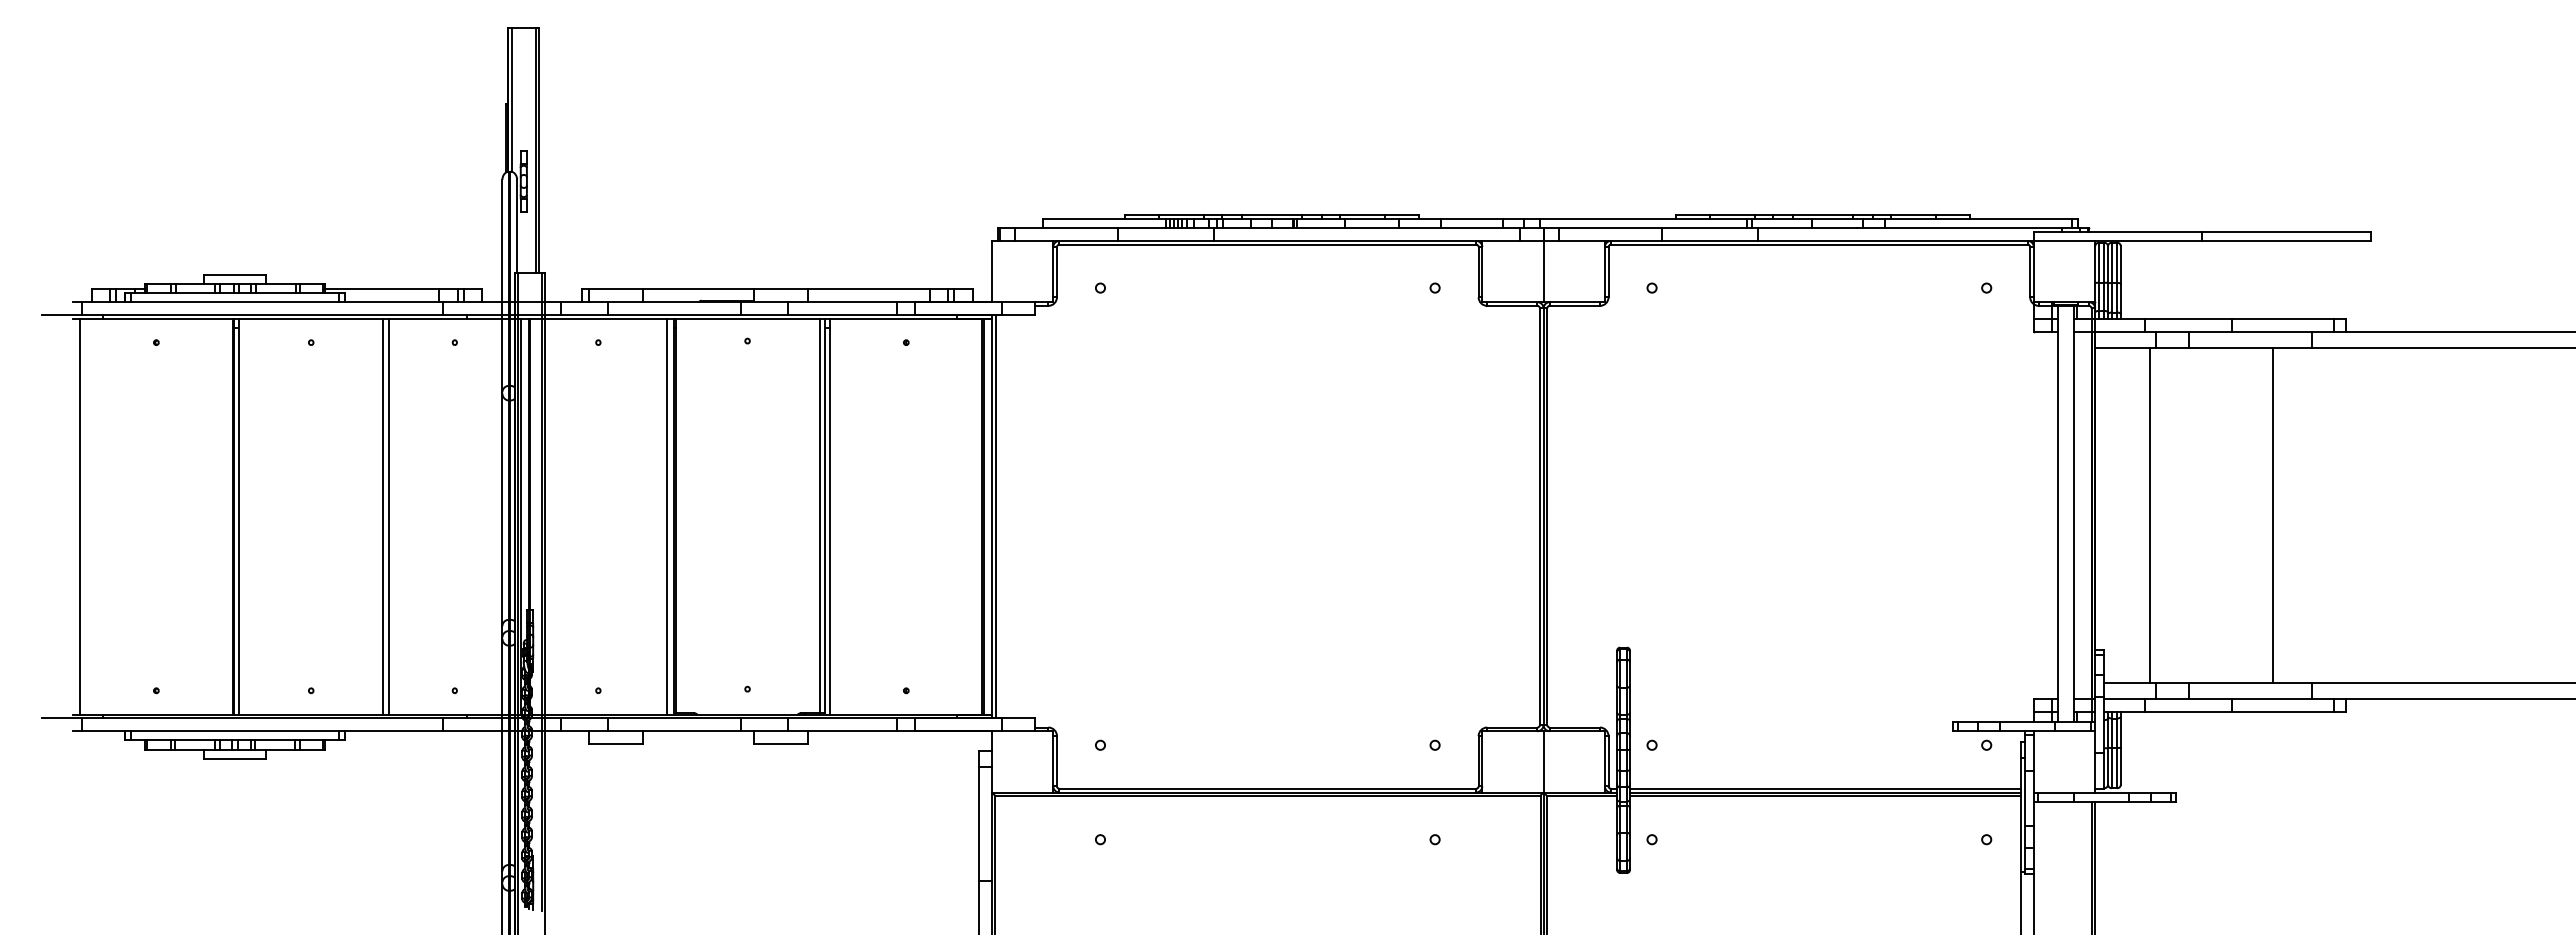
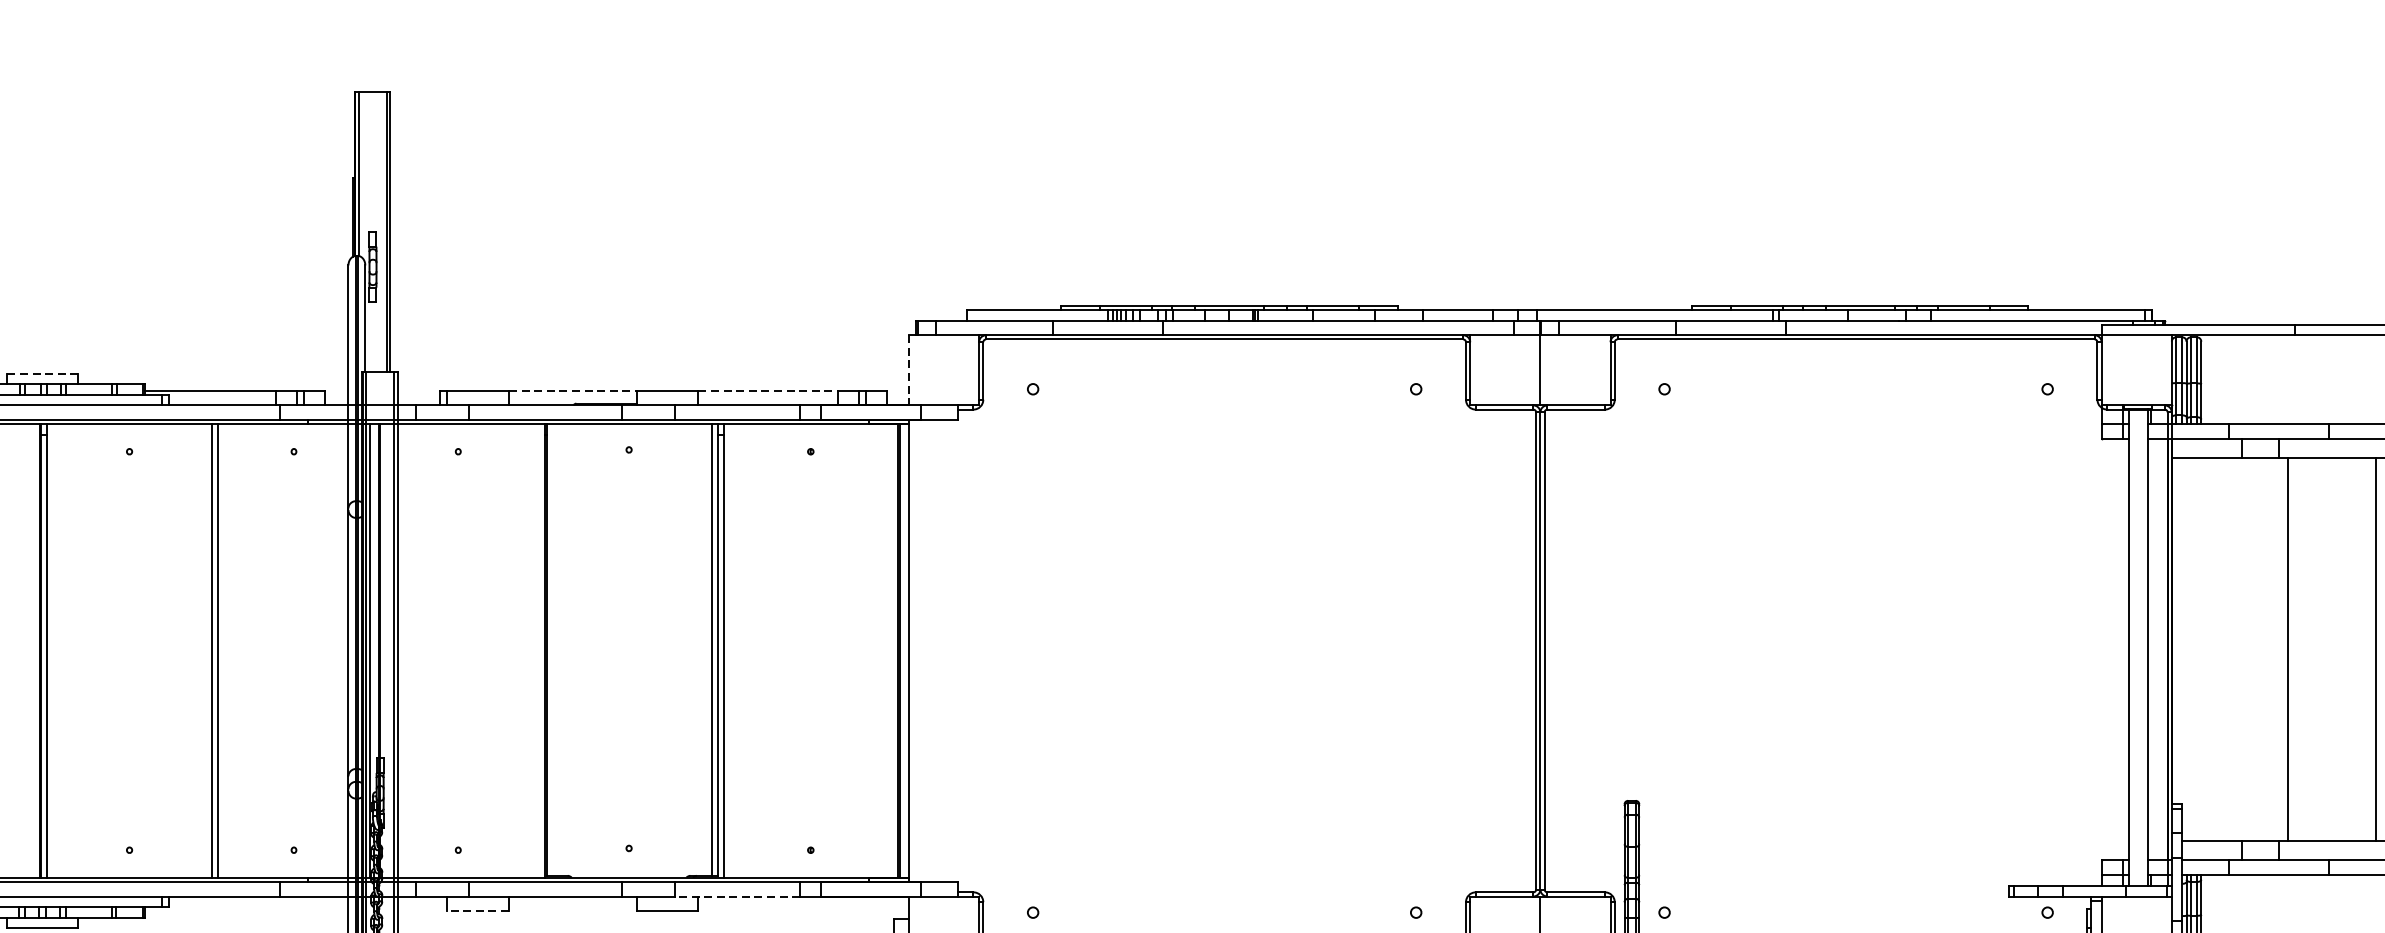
line: (992, 271) -> (909, 370), solid -> dashed
line: (235, 274) -> (42, 373), solid -> dashed
line: (698, 289) -> (572, 390), solid -> dashed
line: (868, 289) -> (767, 390), solid -> dashed
line: (2150, 515) -> (2287, 649), moved
line: (667, 516) -> (537, 650), removed
line: (995, 516) -> (912, 650), removed
line: (842, 731) -> (737, 896), solid -> dashed
line: (615, 744) -> (477, 911), solid -> dashed

